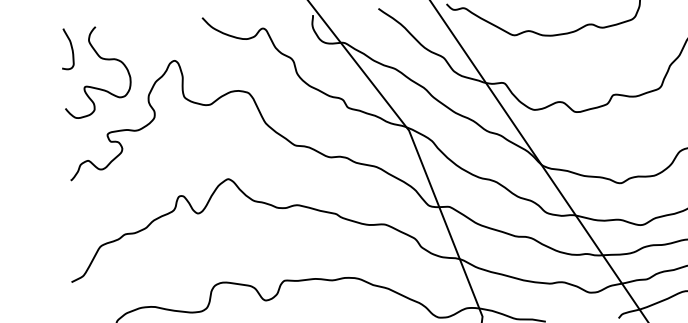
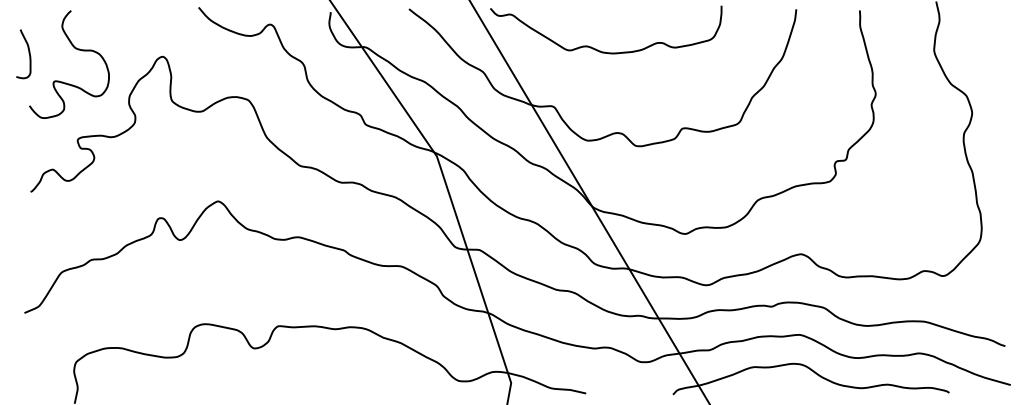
curve: (71, 48) -> (28, 53), moved

